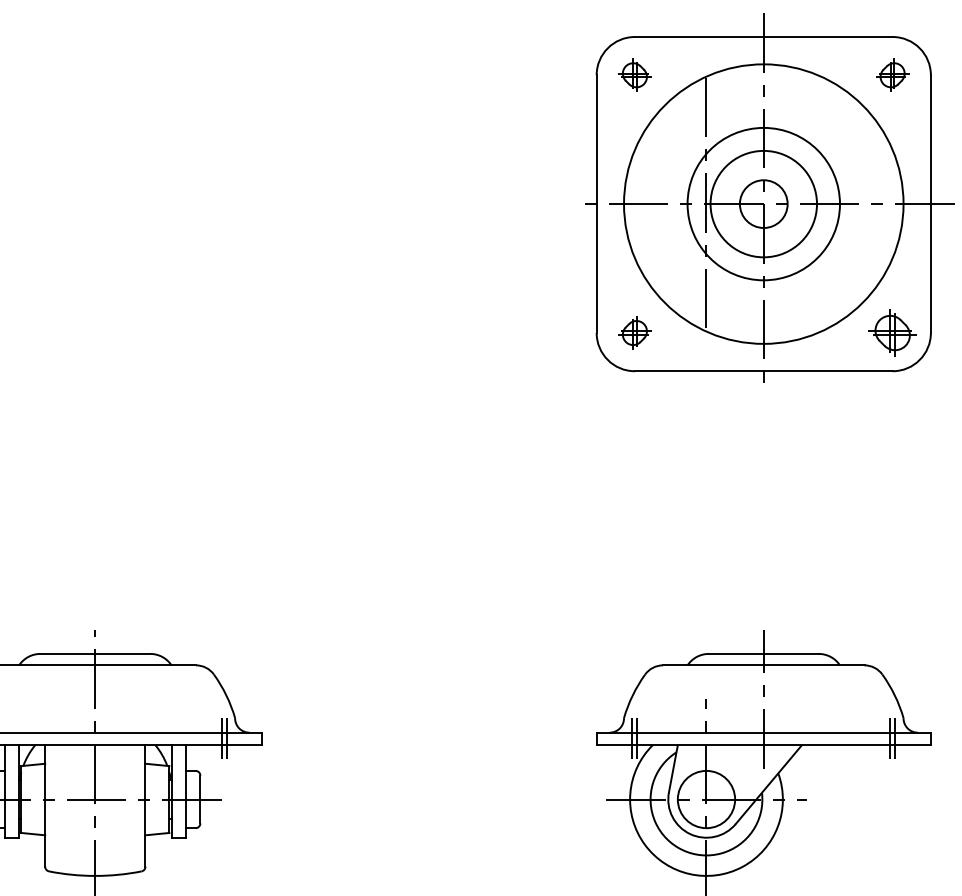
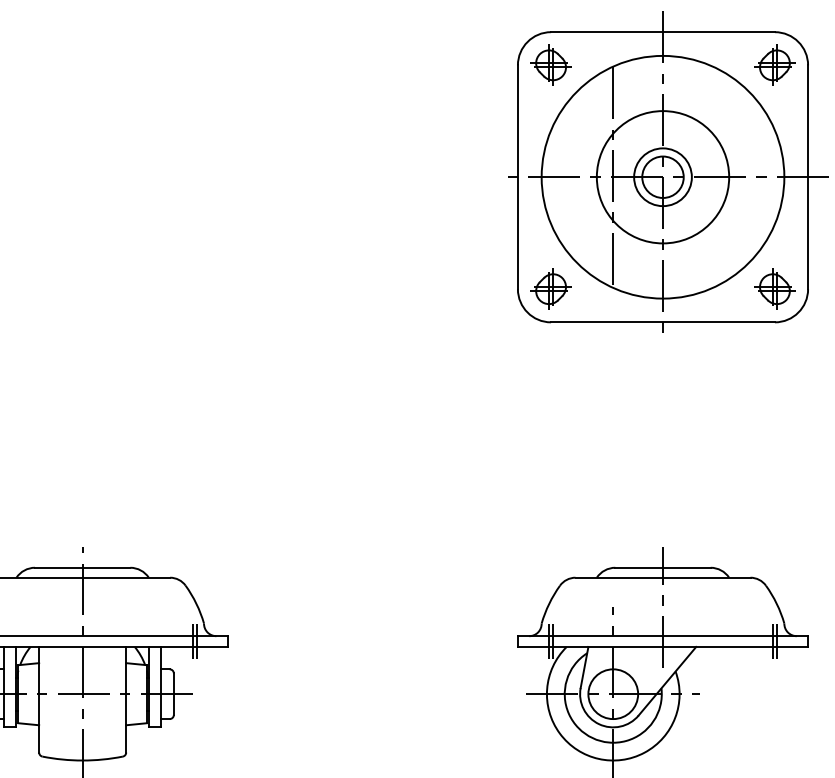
part: (634, 75) -> (550, 65), size x1.43
part: (892, 75) -> (774, 65), size x1.43
circle: (763, 203) -> (662, 176), size x0.62
part: (634, 332) -> (550, 288), size x1.43

